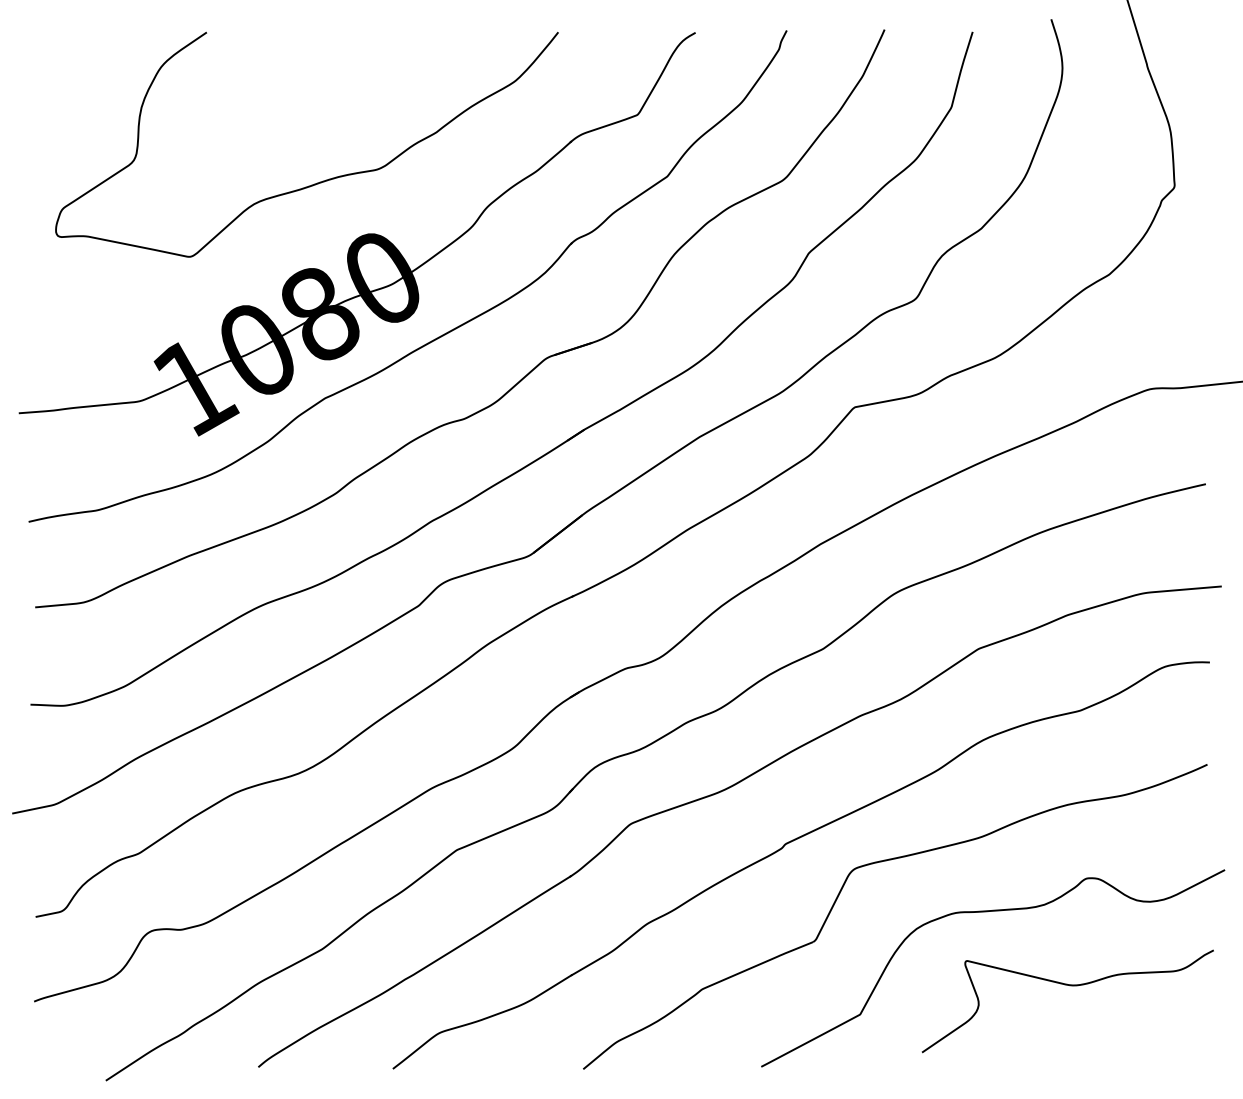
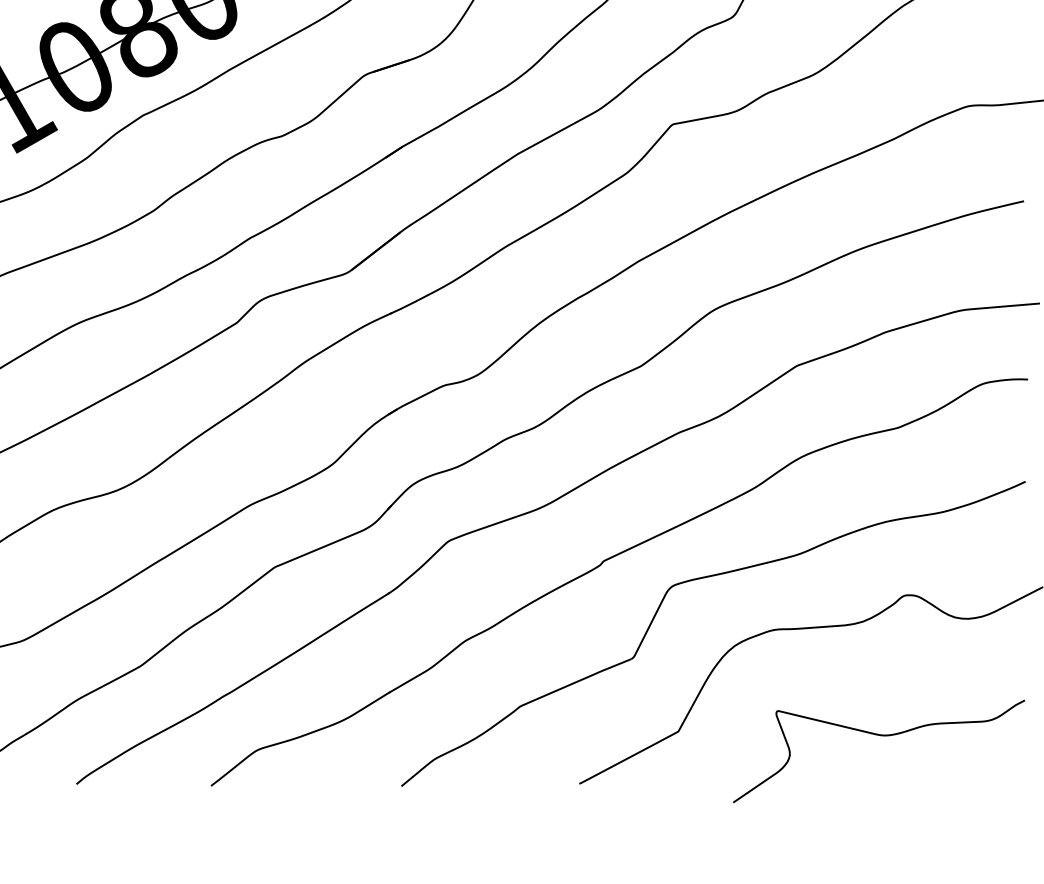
curve: (1069, 986) -> (880, 736), moved

